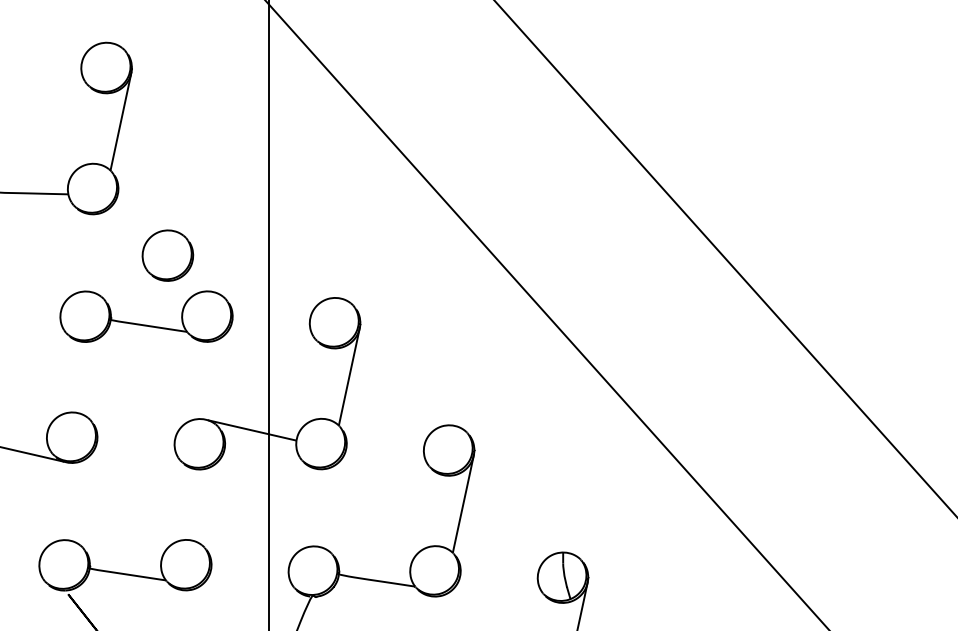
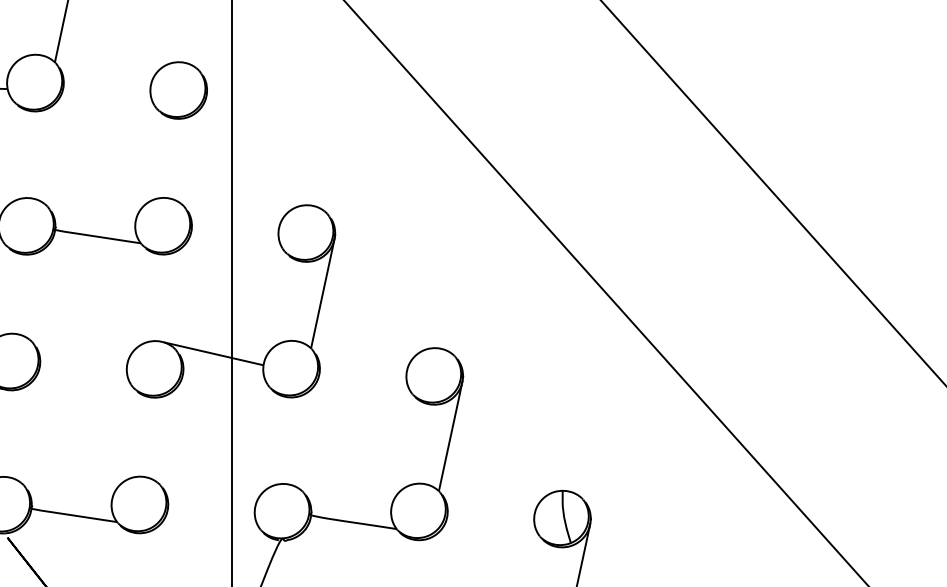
part: (167, 255) -> (178, 90), moved

